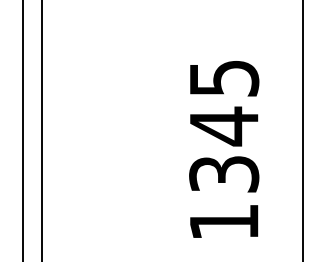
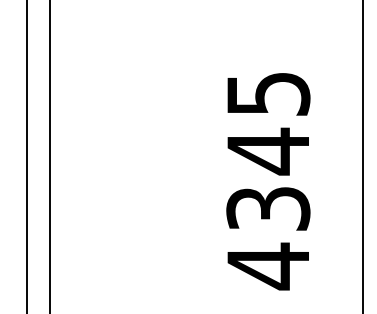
text: (224, 222) -> (268, 266), 1345 -> 4345

